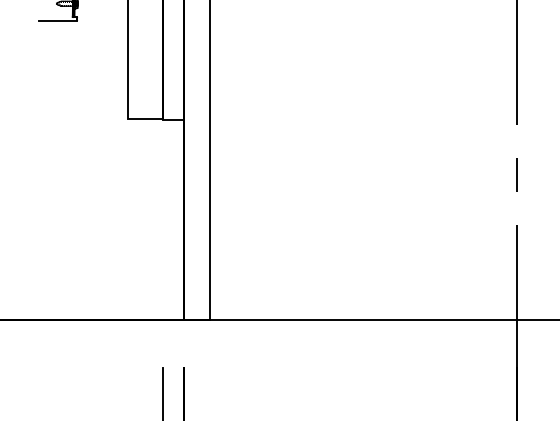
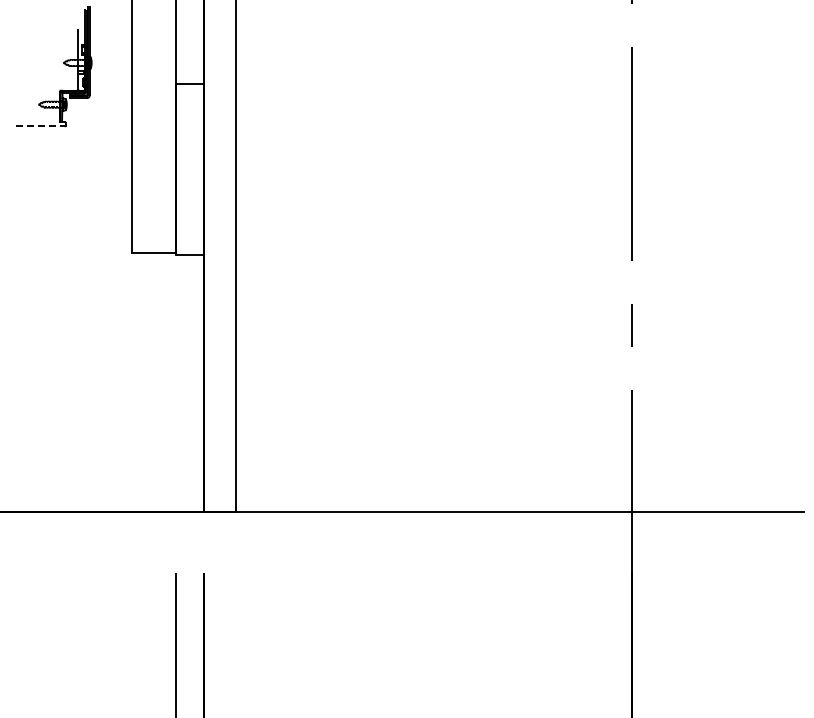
line: (58, 20) -> (41, 126), solid -> dashed

